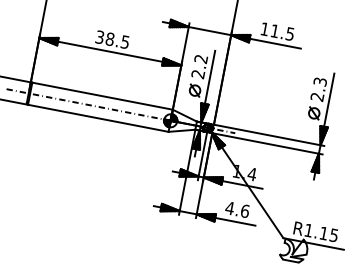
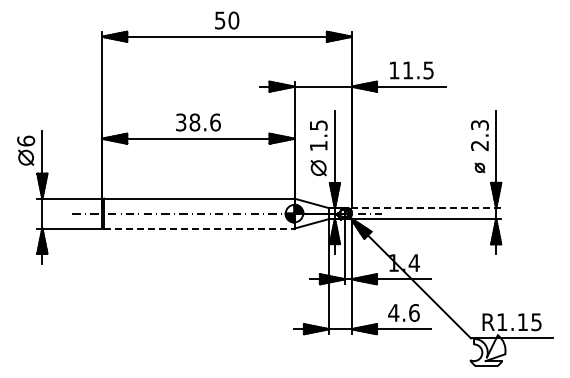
text: (125, 42) -> (215, 122), 38.5 -> 38.6
text: (199, 66) -> (318, 135), 2.2 -> 1.5
part: (313, 113) -> (479, 167), size x0.6
line: (98, 118) -> (199, 228), solid -> dashed
line: (266, 134) -> (423, 207), solid -> dashed

